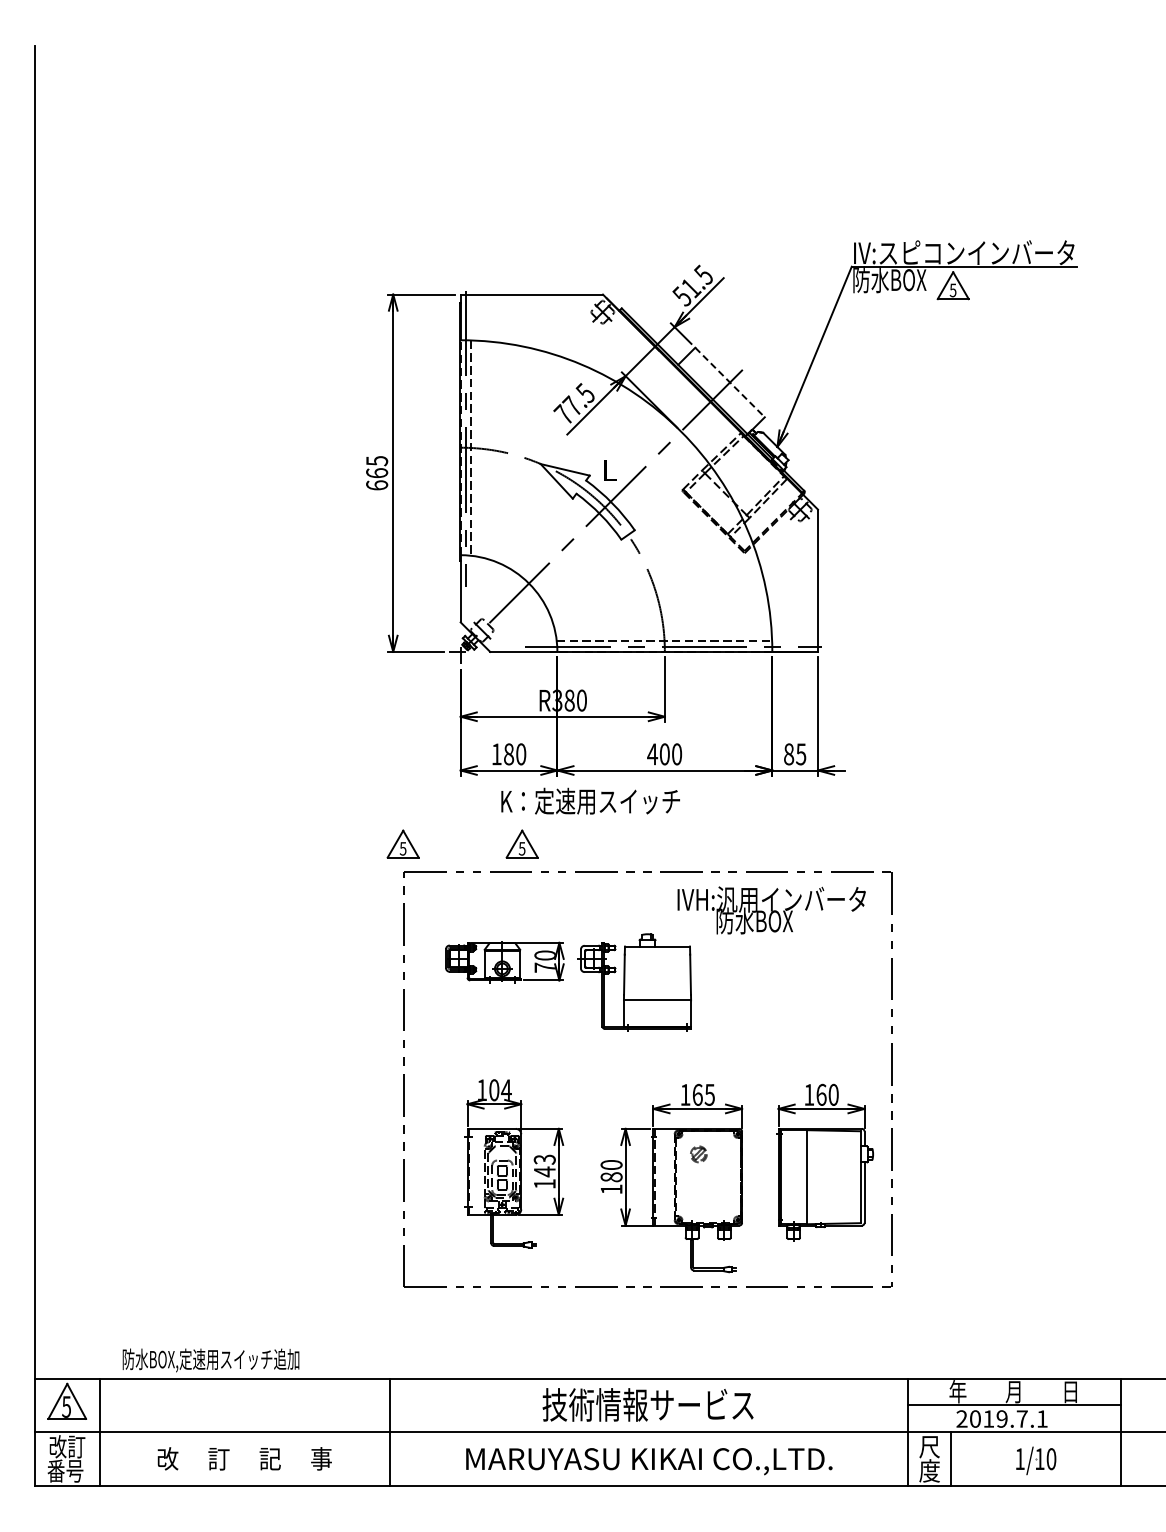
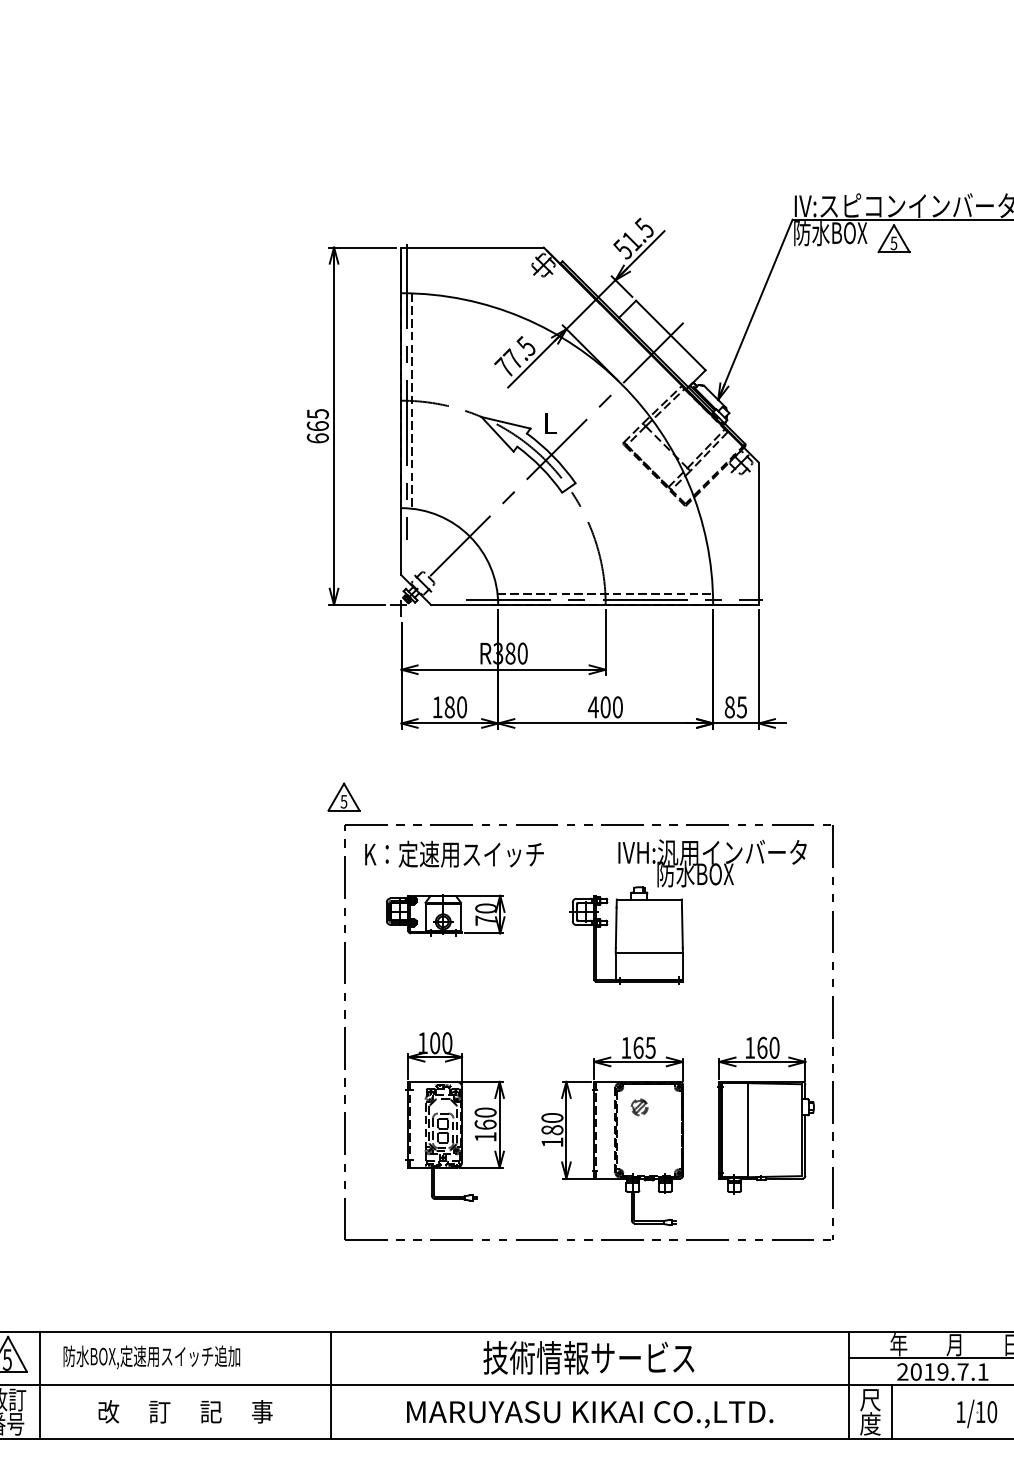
line: (730, 382) -> (671, 335), dashed -> solid
text: (590, 800) -> (454, 853), moved
part: (521, 843) -> (462, 796), removed
part: (634, 982) -> (626, 935), moved
text: (506, 1090) -> (447, 1043), 104 -> 100
text: (544, 1165) -> (485, 1118), 143 -> 160
text: (210, 1360) -> (151, 1357), moved

